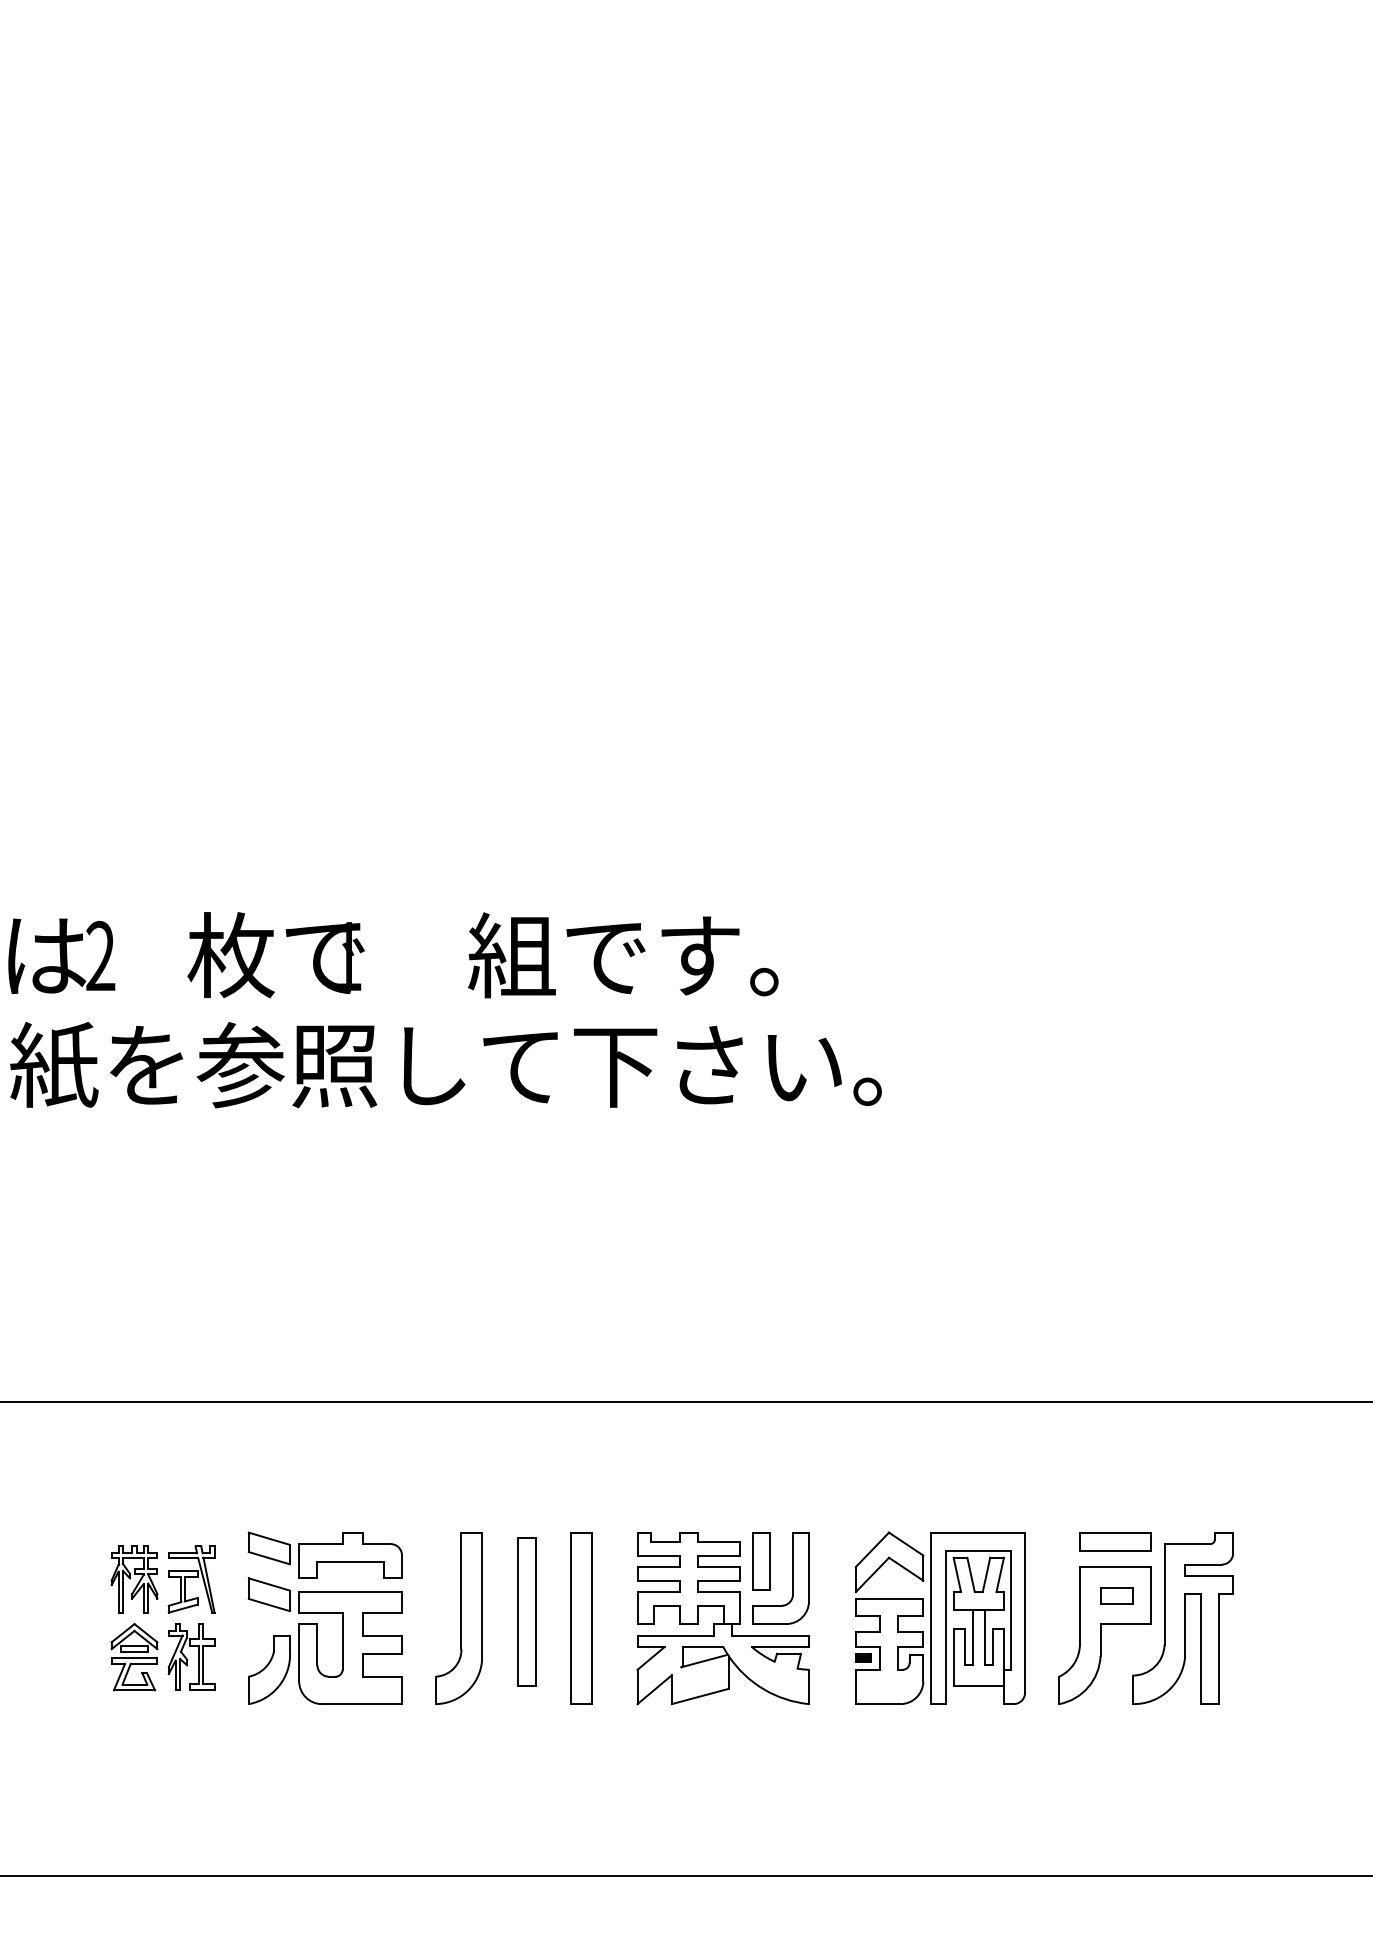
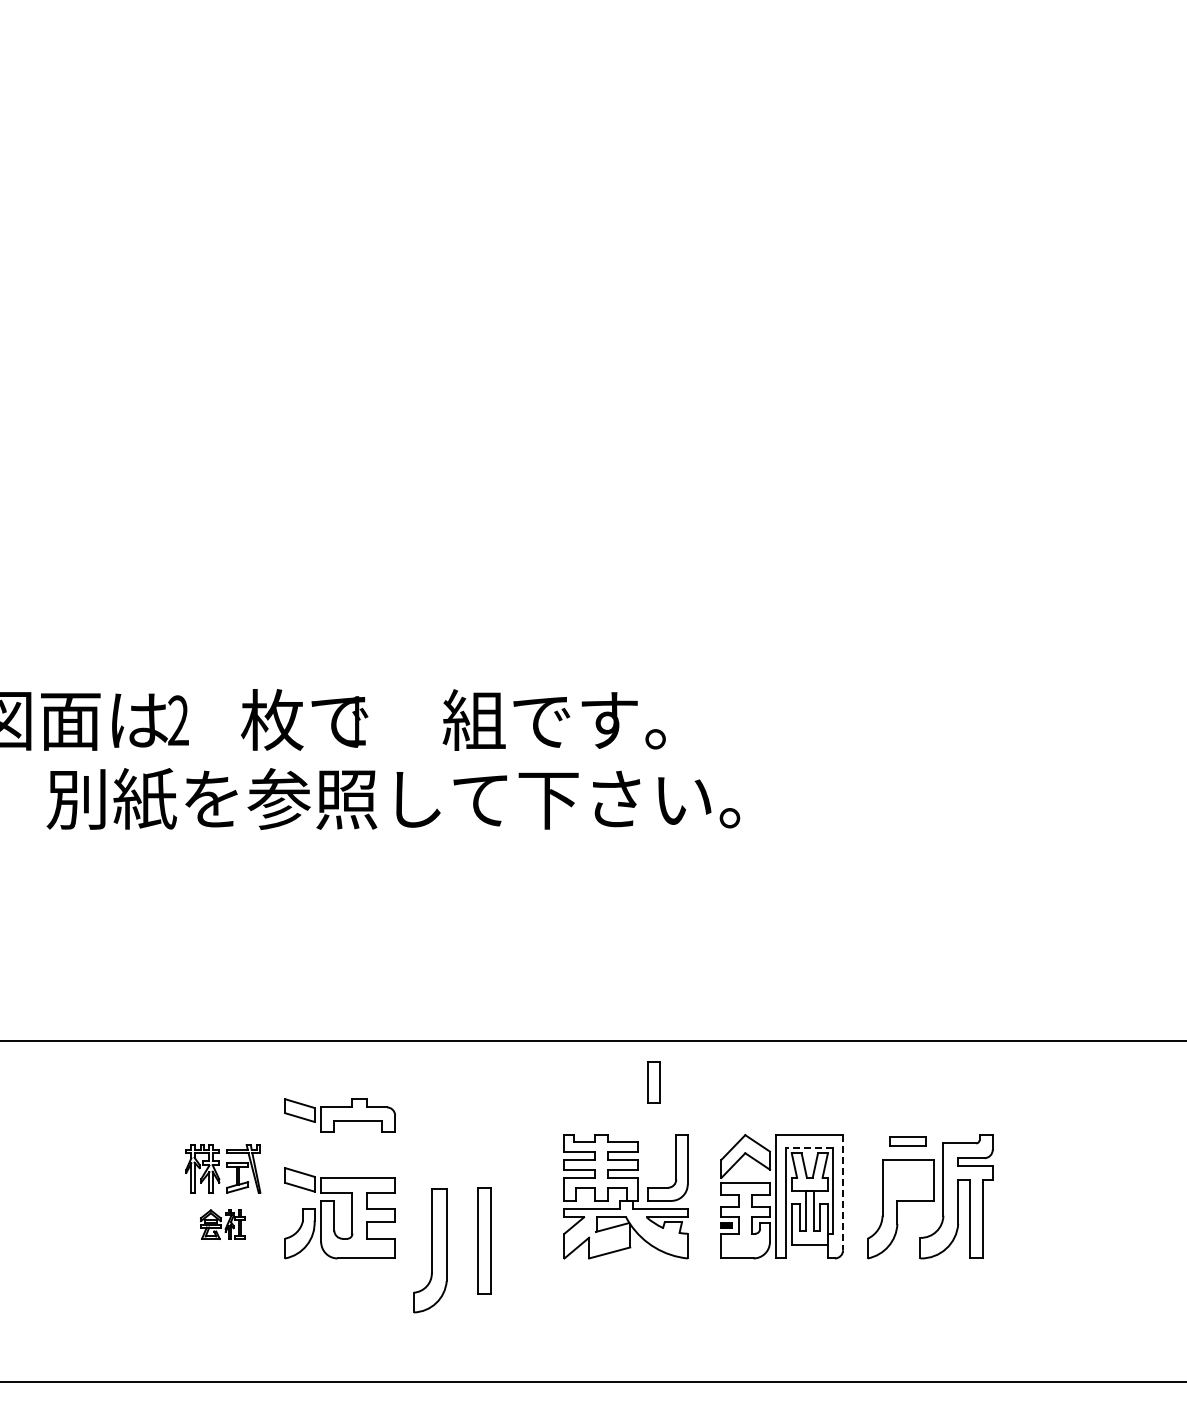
part: (1115, 1541) -> (908, 1141), size x0.7
line: (978, 1551) -> (809, 1148), solid -> dashed
part: (324, 1555) -> (339, 1115), moved
part: (761, 1560) -> (653, 1082), moved
part: (1115, 1595) -> (908, 1180), removed
part: (526, 1610) -> (484, 1240), moved
line: (1025, 1612) -> (843, 1192), solid -> dashed
part: (459, 1617) -> (430, 1250), moved
part: (581, 1617) -> (524, 1196), removed
part: (161, 1656) -> (222, 1224), size x0.6

